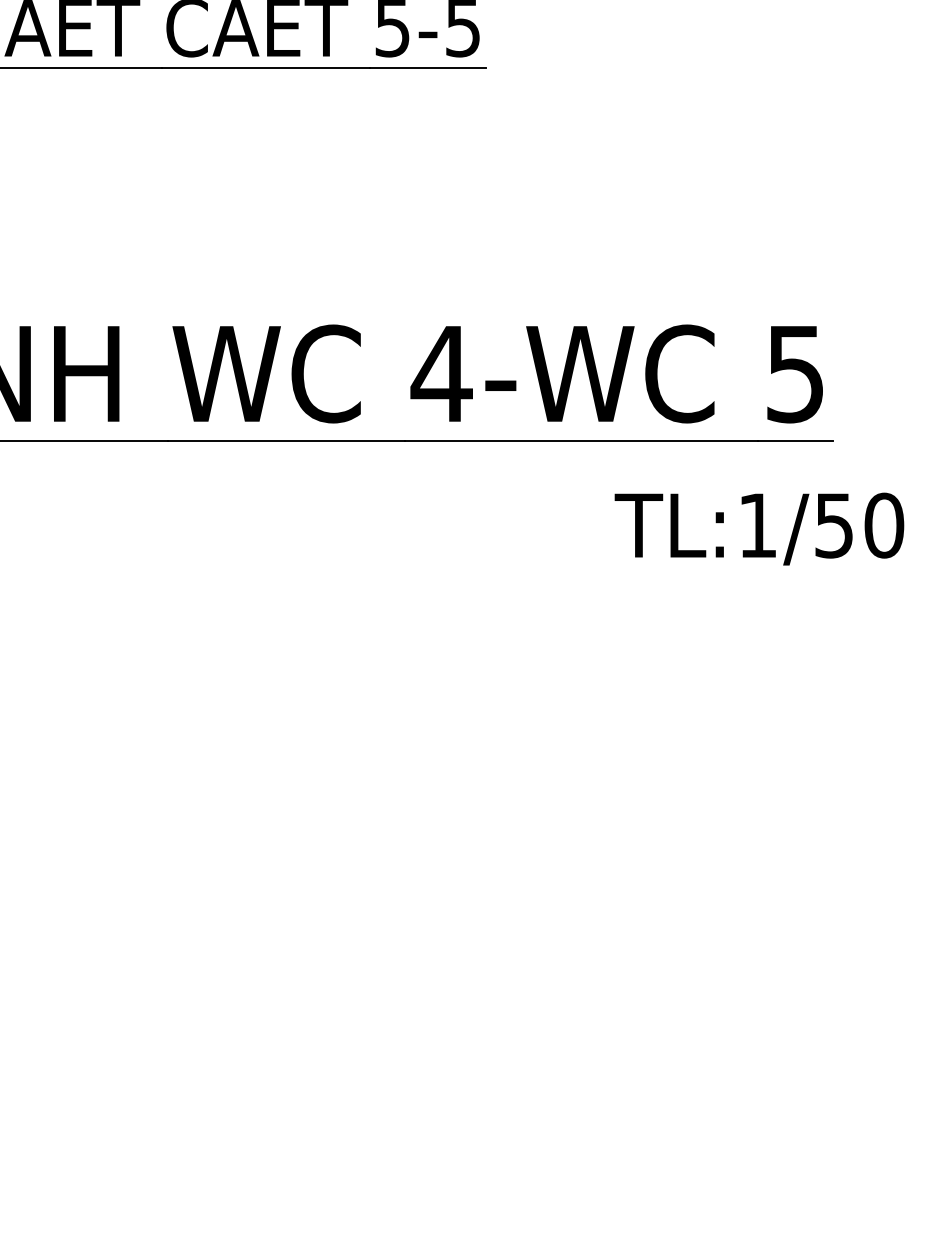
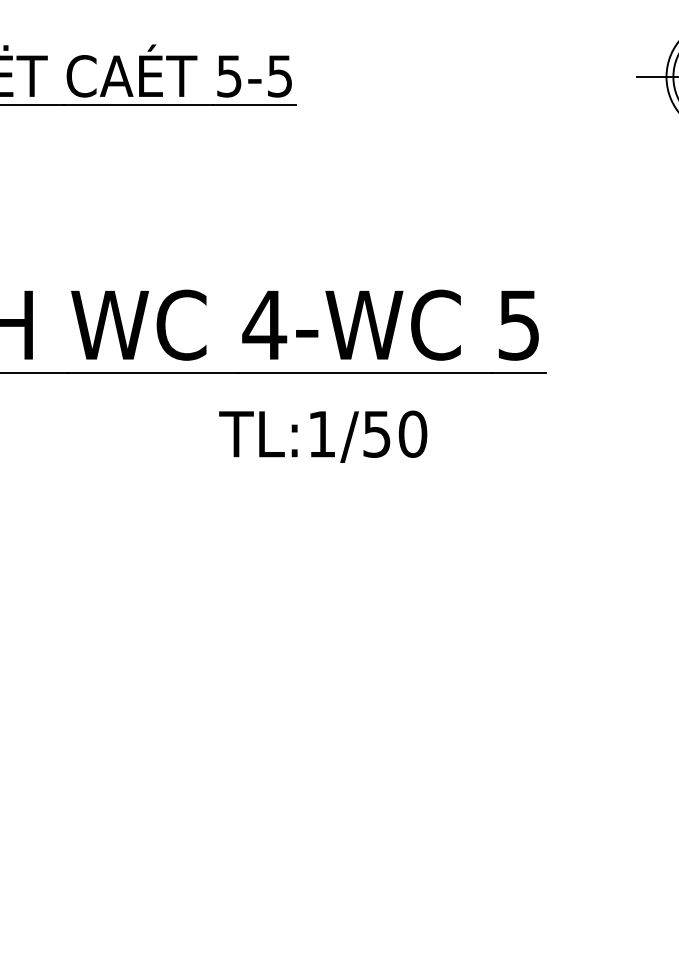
text: (759, 528) -> (323, 436), moved

